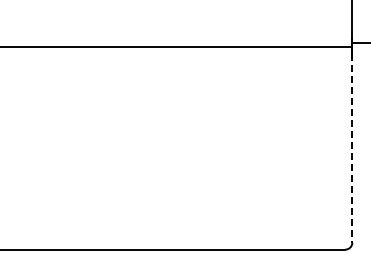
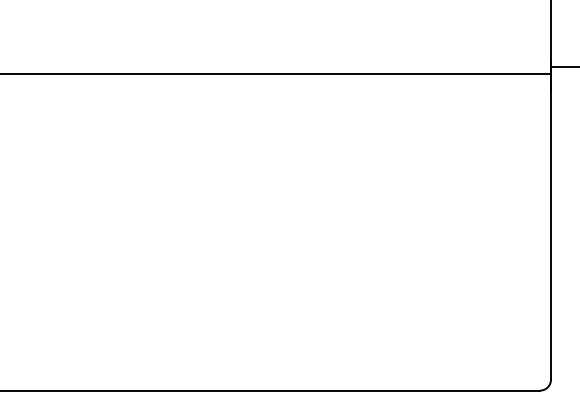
line: (352, 148) -> (551, 232), dashed -> solid

